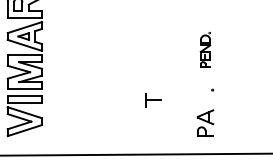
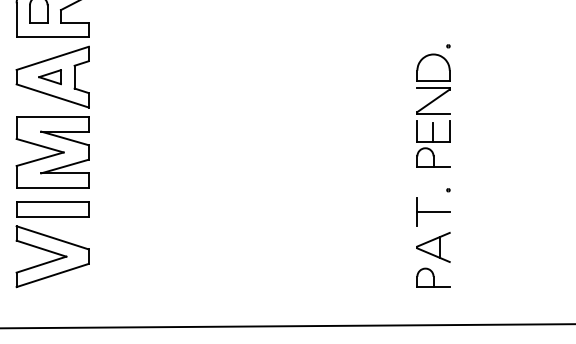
part: (205, 49) -> (433, 104), size x1.67
part: (153, 100) -> (433, 212), moved

